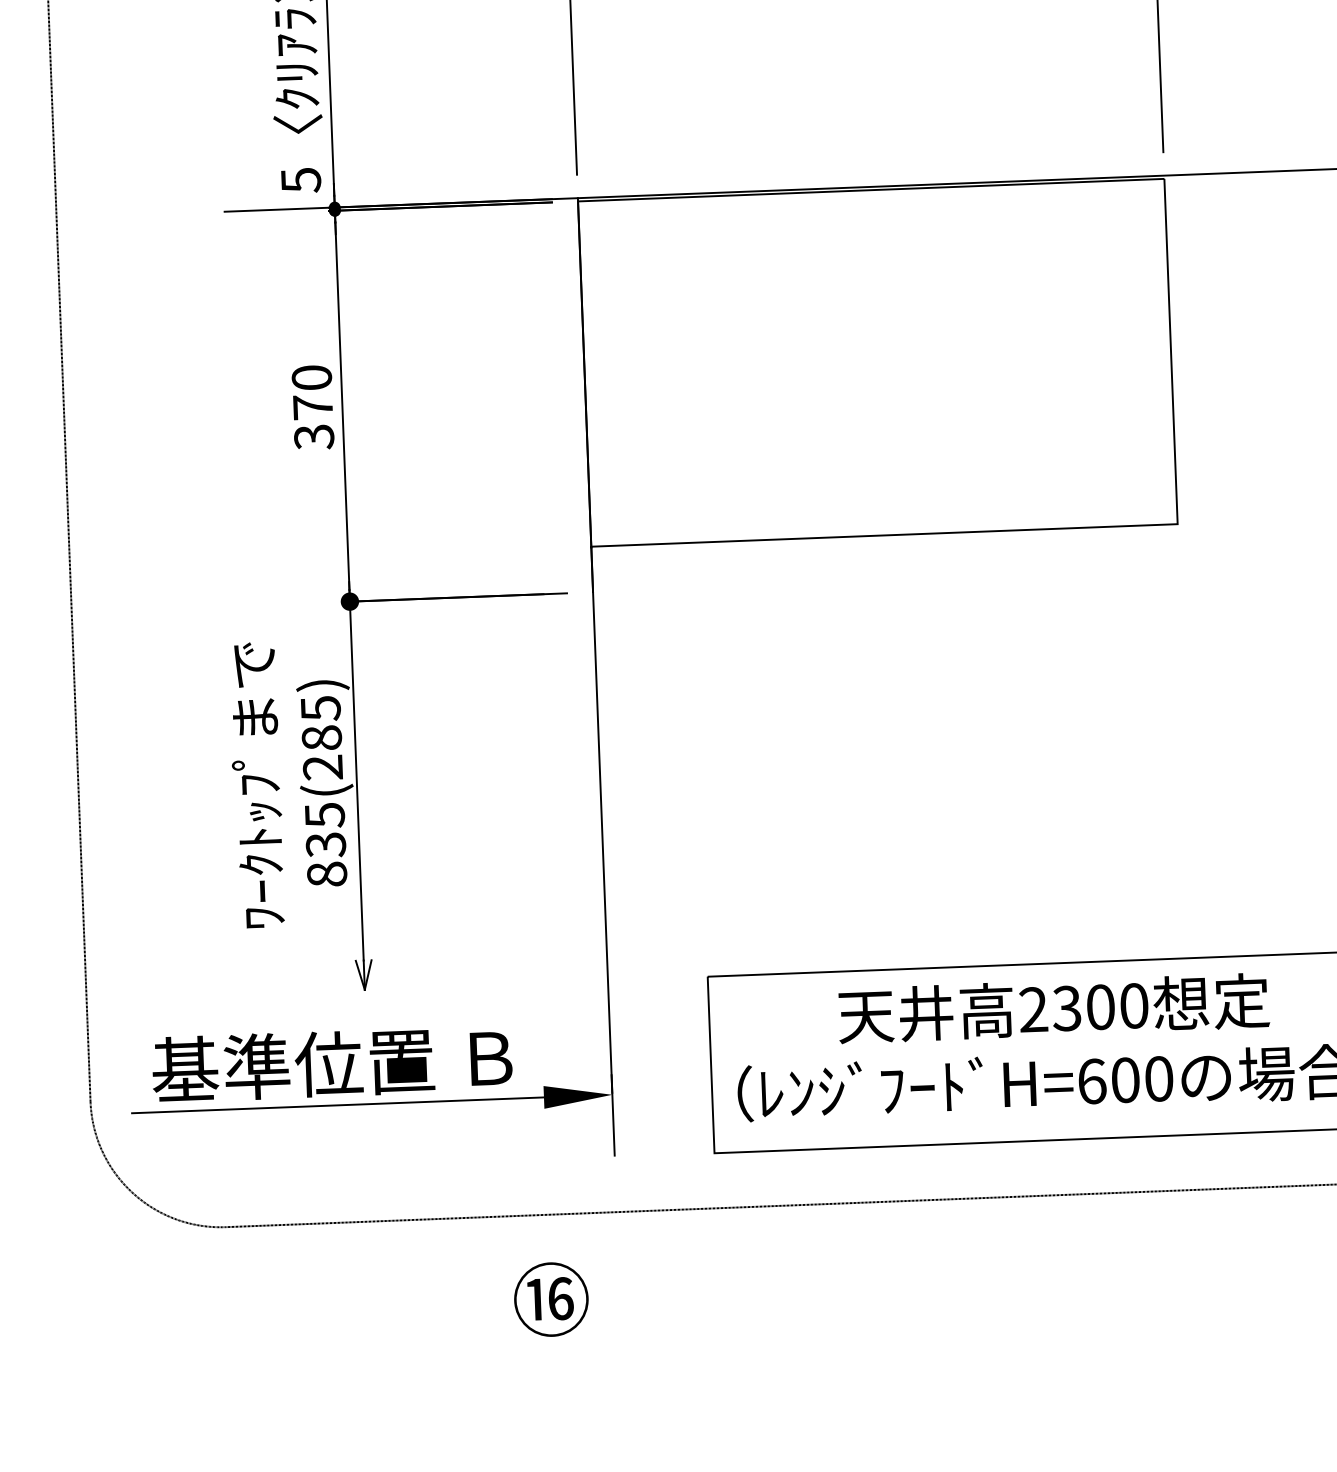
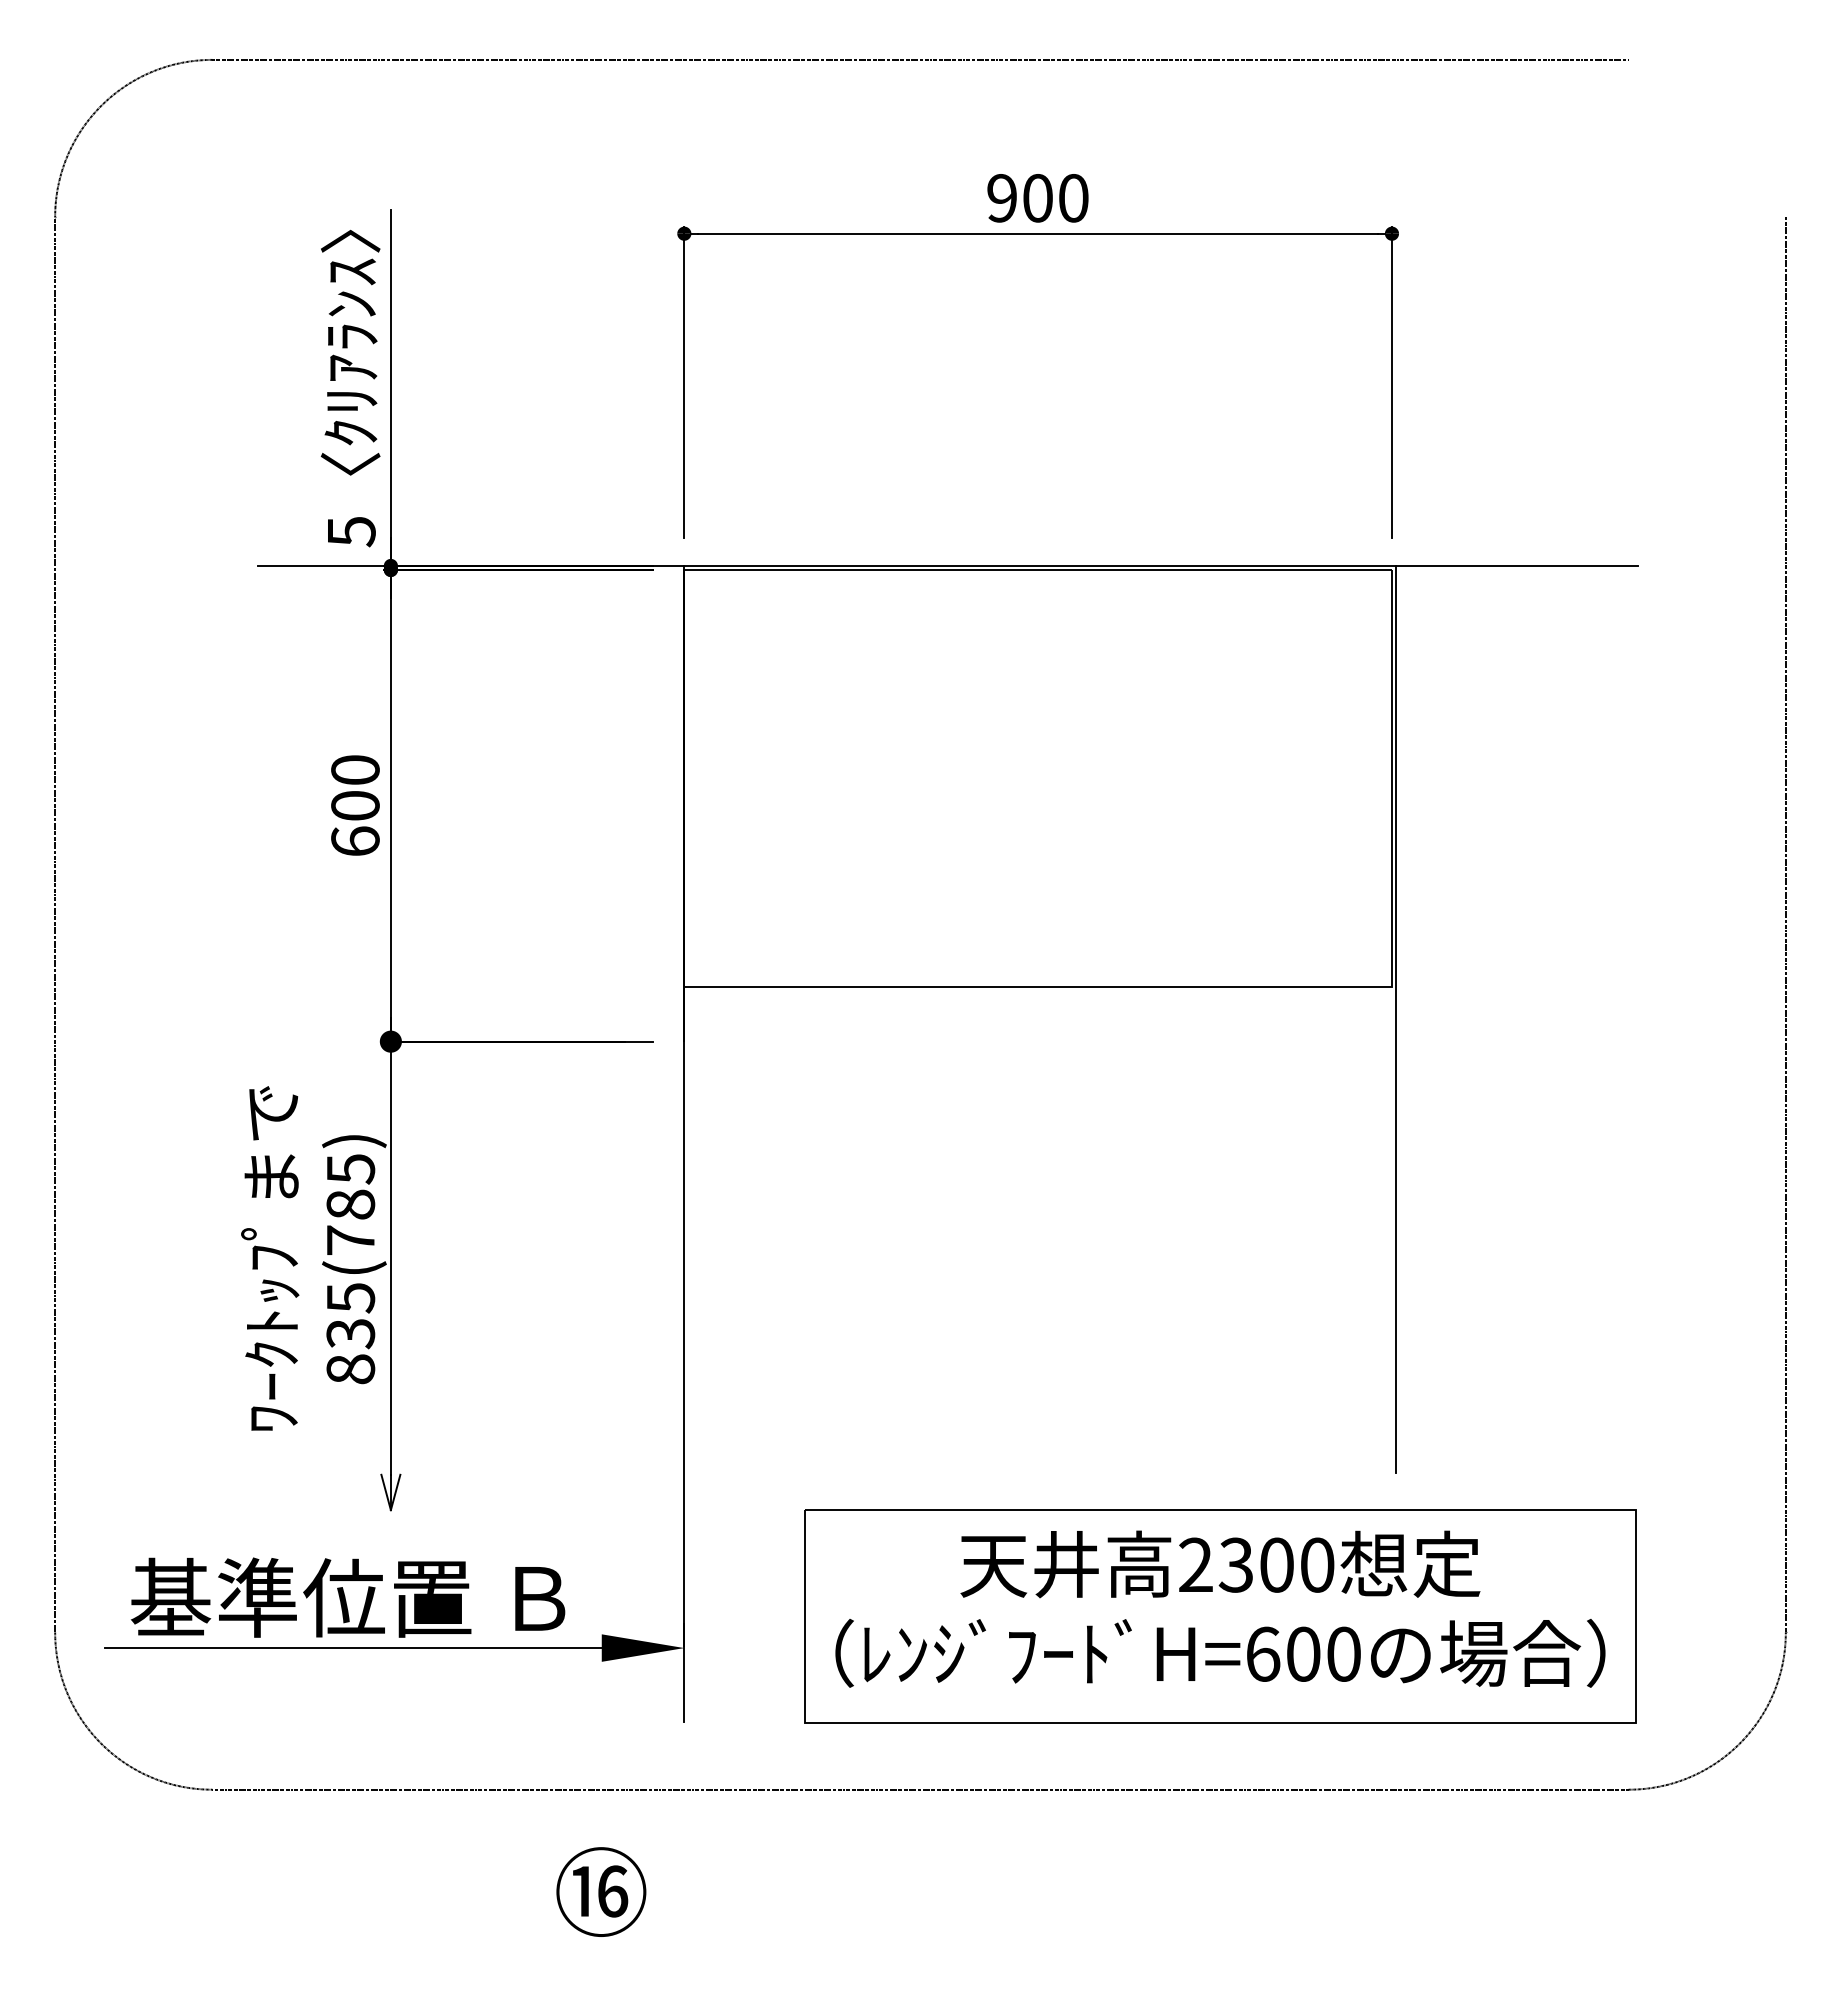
text: (313, 422) -> (355, 824), 370 -> 600
line: (1181, 550) -> (1395, 1018), added
text: (322, 767) -> (350, 1240), 835(285) -> 835(785)

